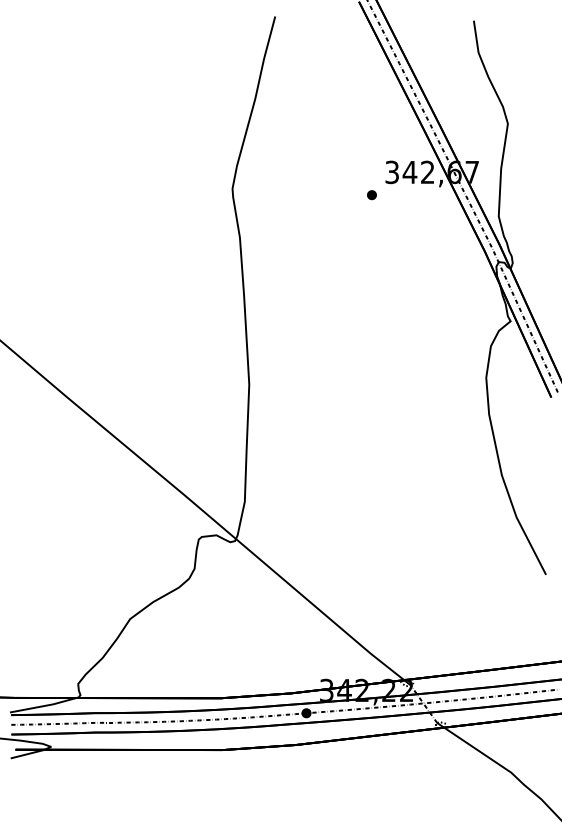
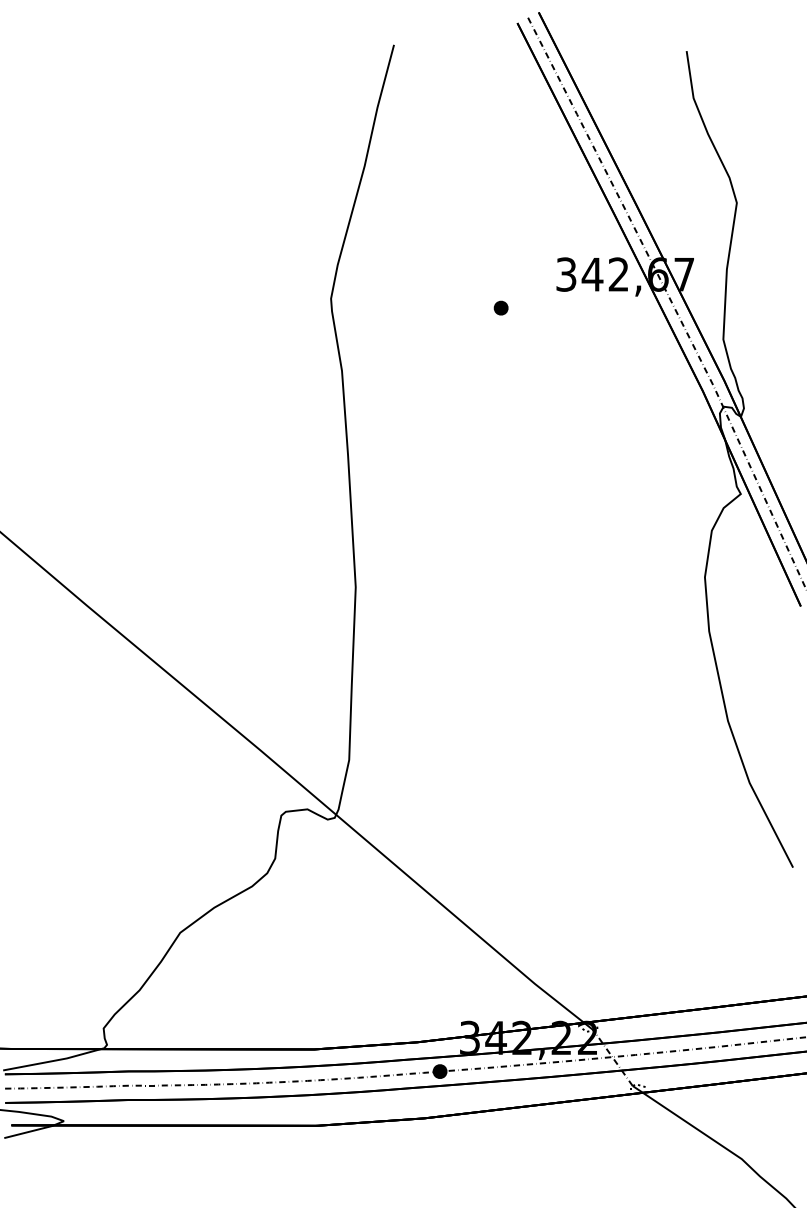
part: (371, 195) -> (500, 308), moved

